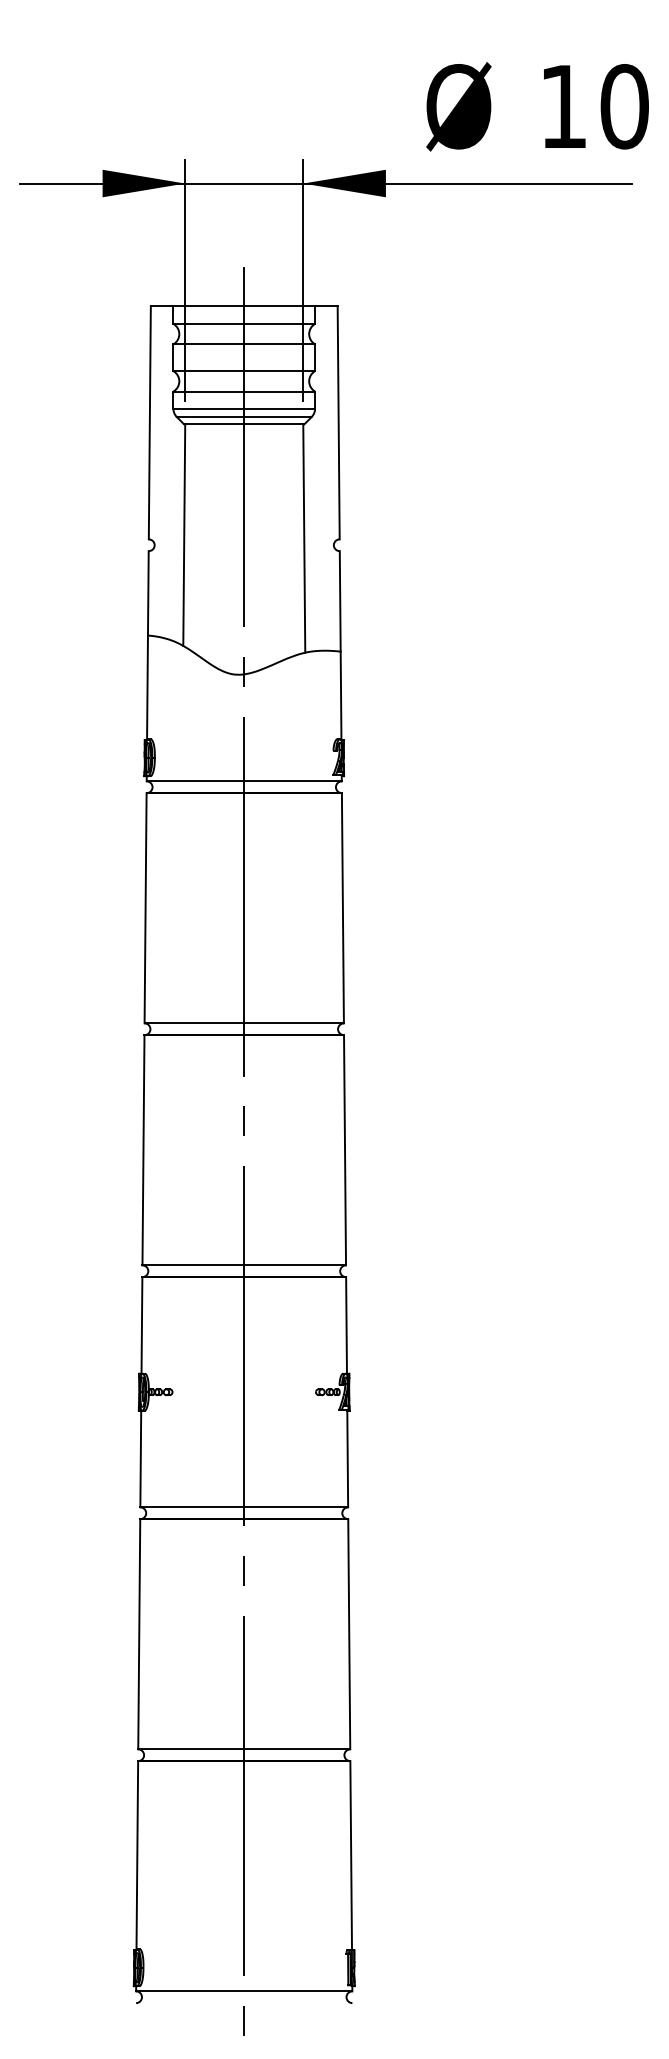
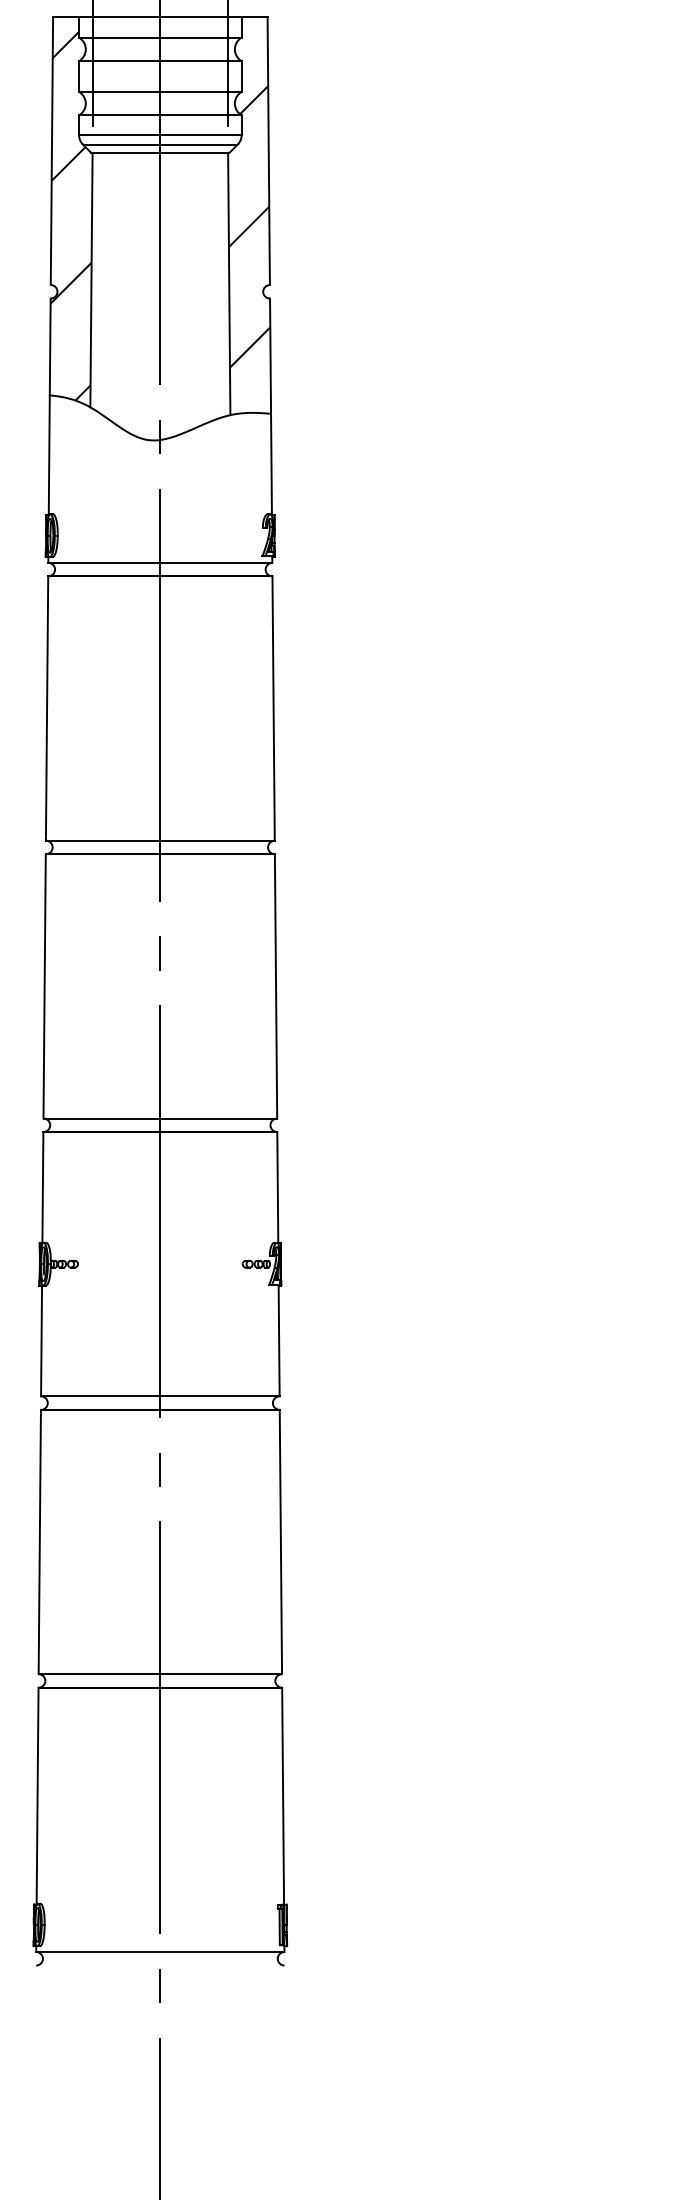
hatch: (166, 479) -> (71, 216), added
hatch: (322, 488) -> (250, 226), added

